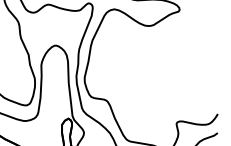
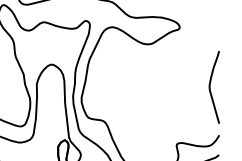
curve: (209, 67) -> (210, 87), added

